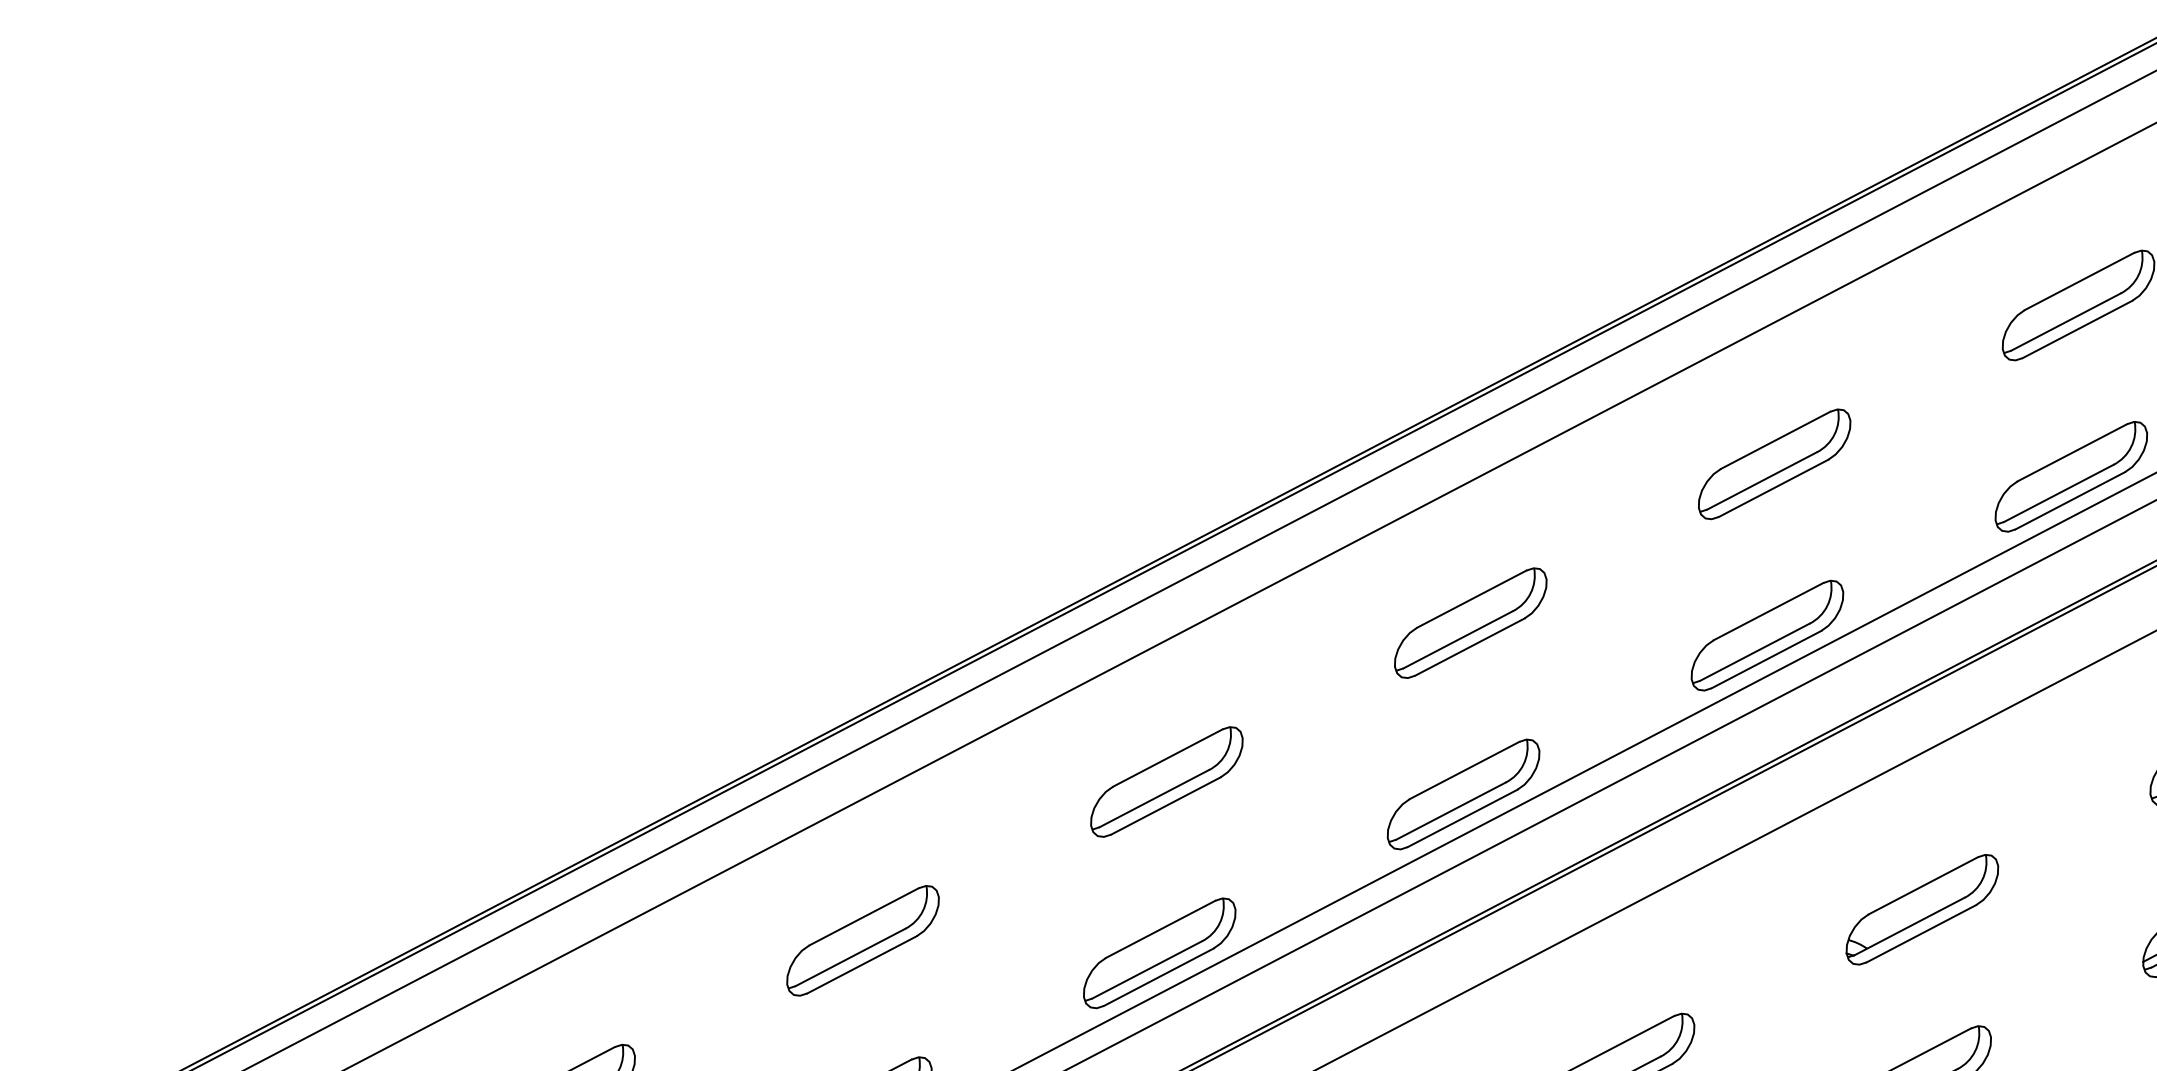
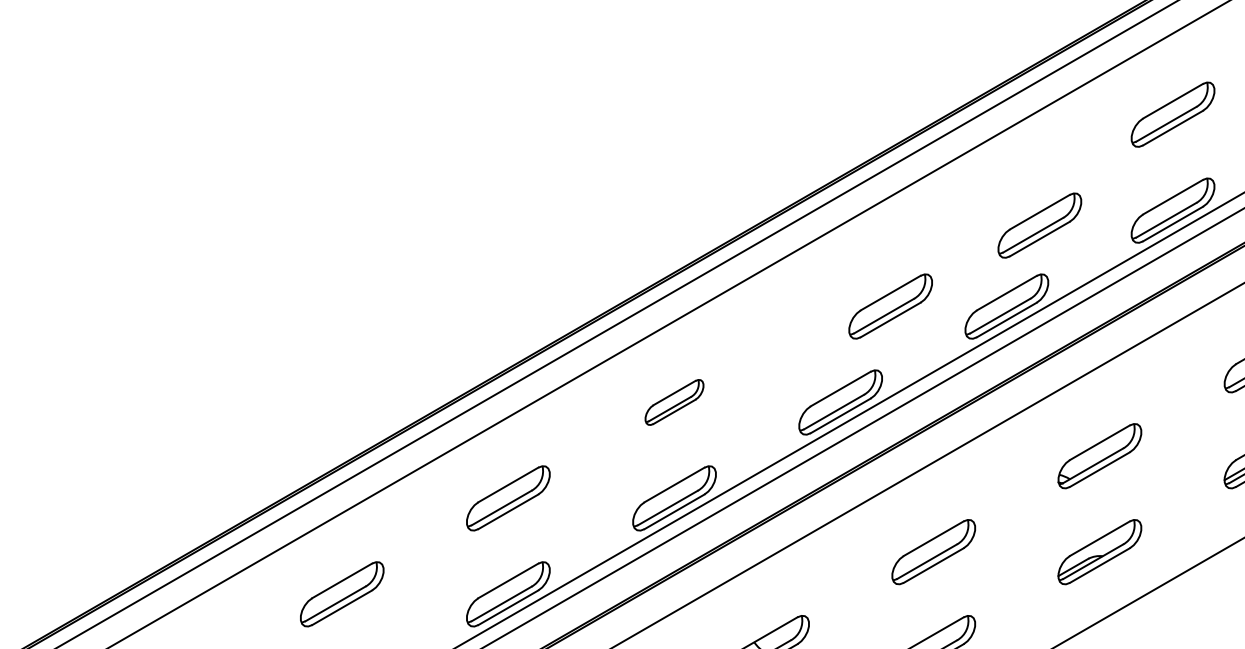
part: (1773, 464) -> (1039, 225), moved
part: (1470, 623) -> (890, 306), moved
part: (1166, 782) -> (674, 402), size x0.7

